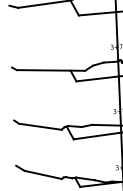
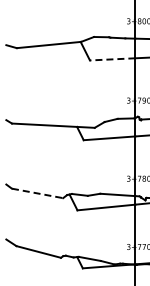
line: (97, 13) -> (112, 59), solid -> dashed
line: (41, 126) -> (38, 193), solid -> dashed

